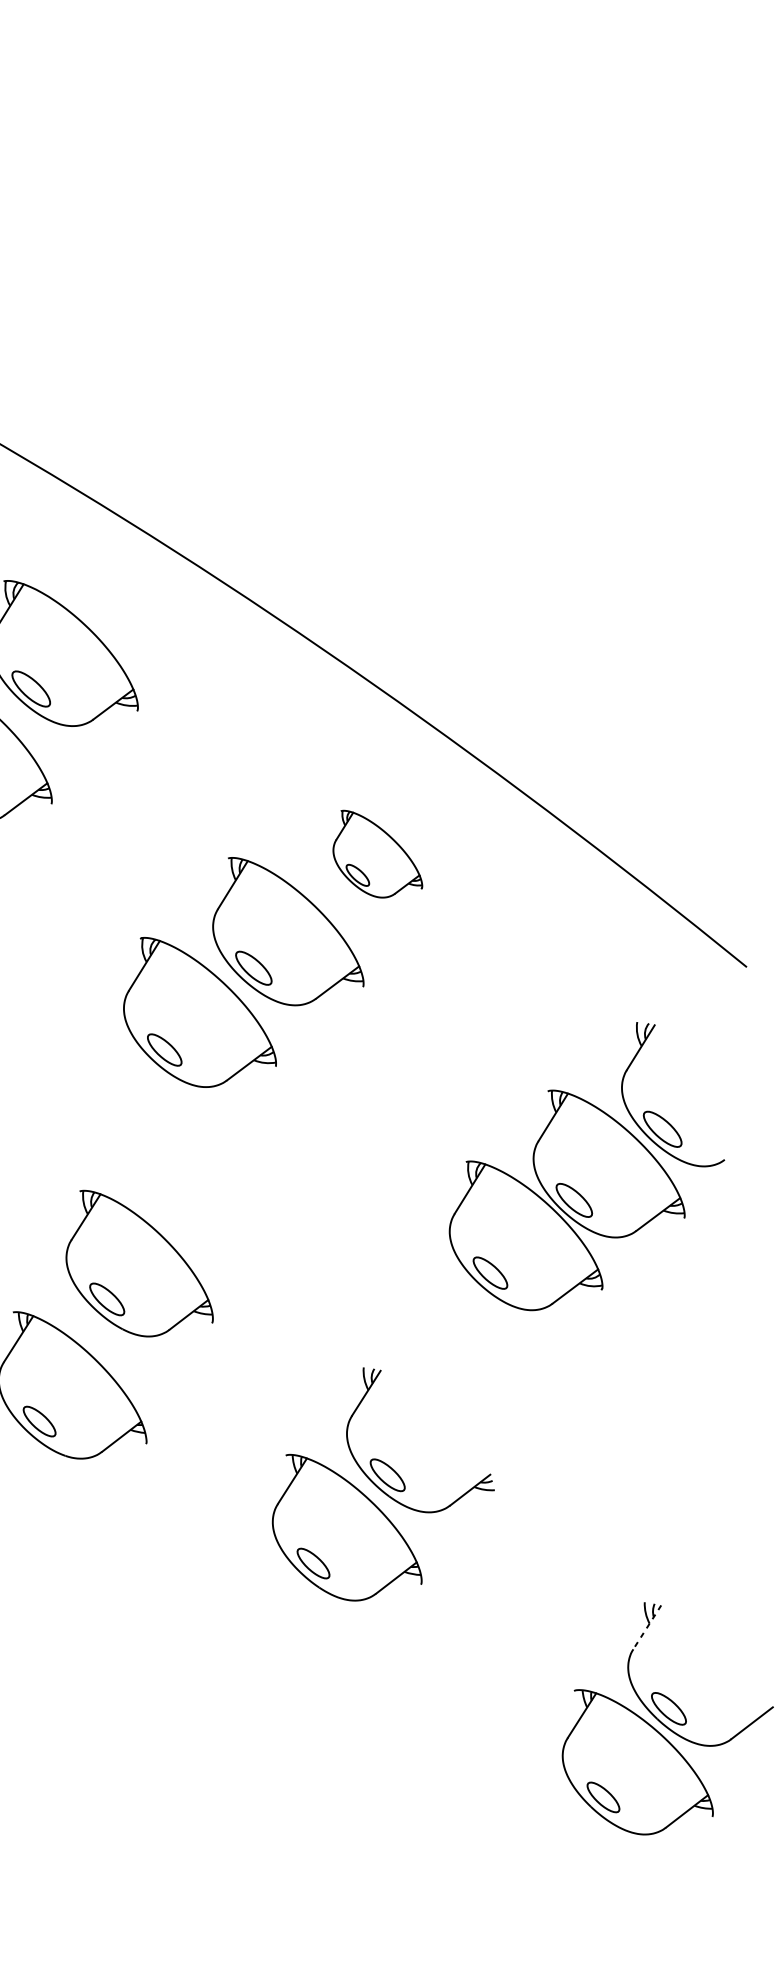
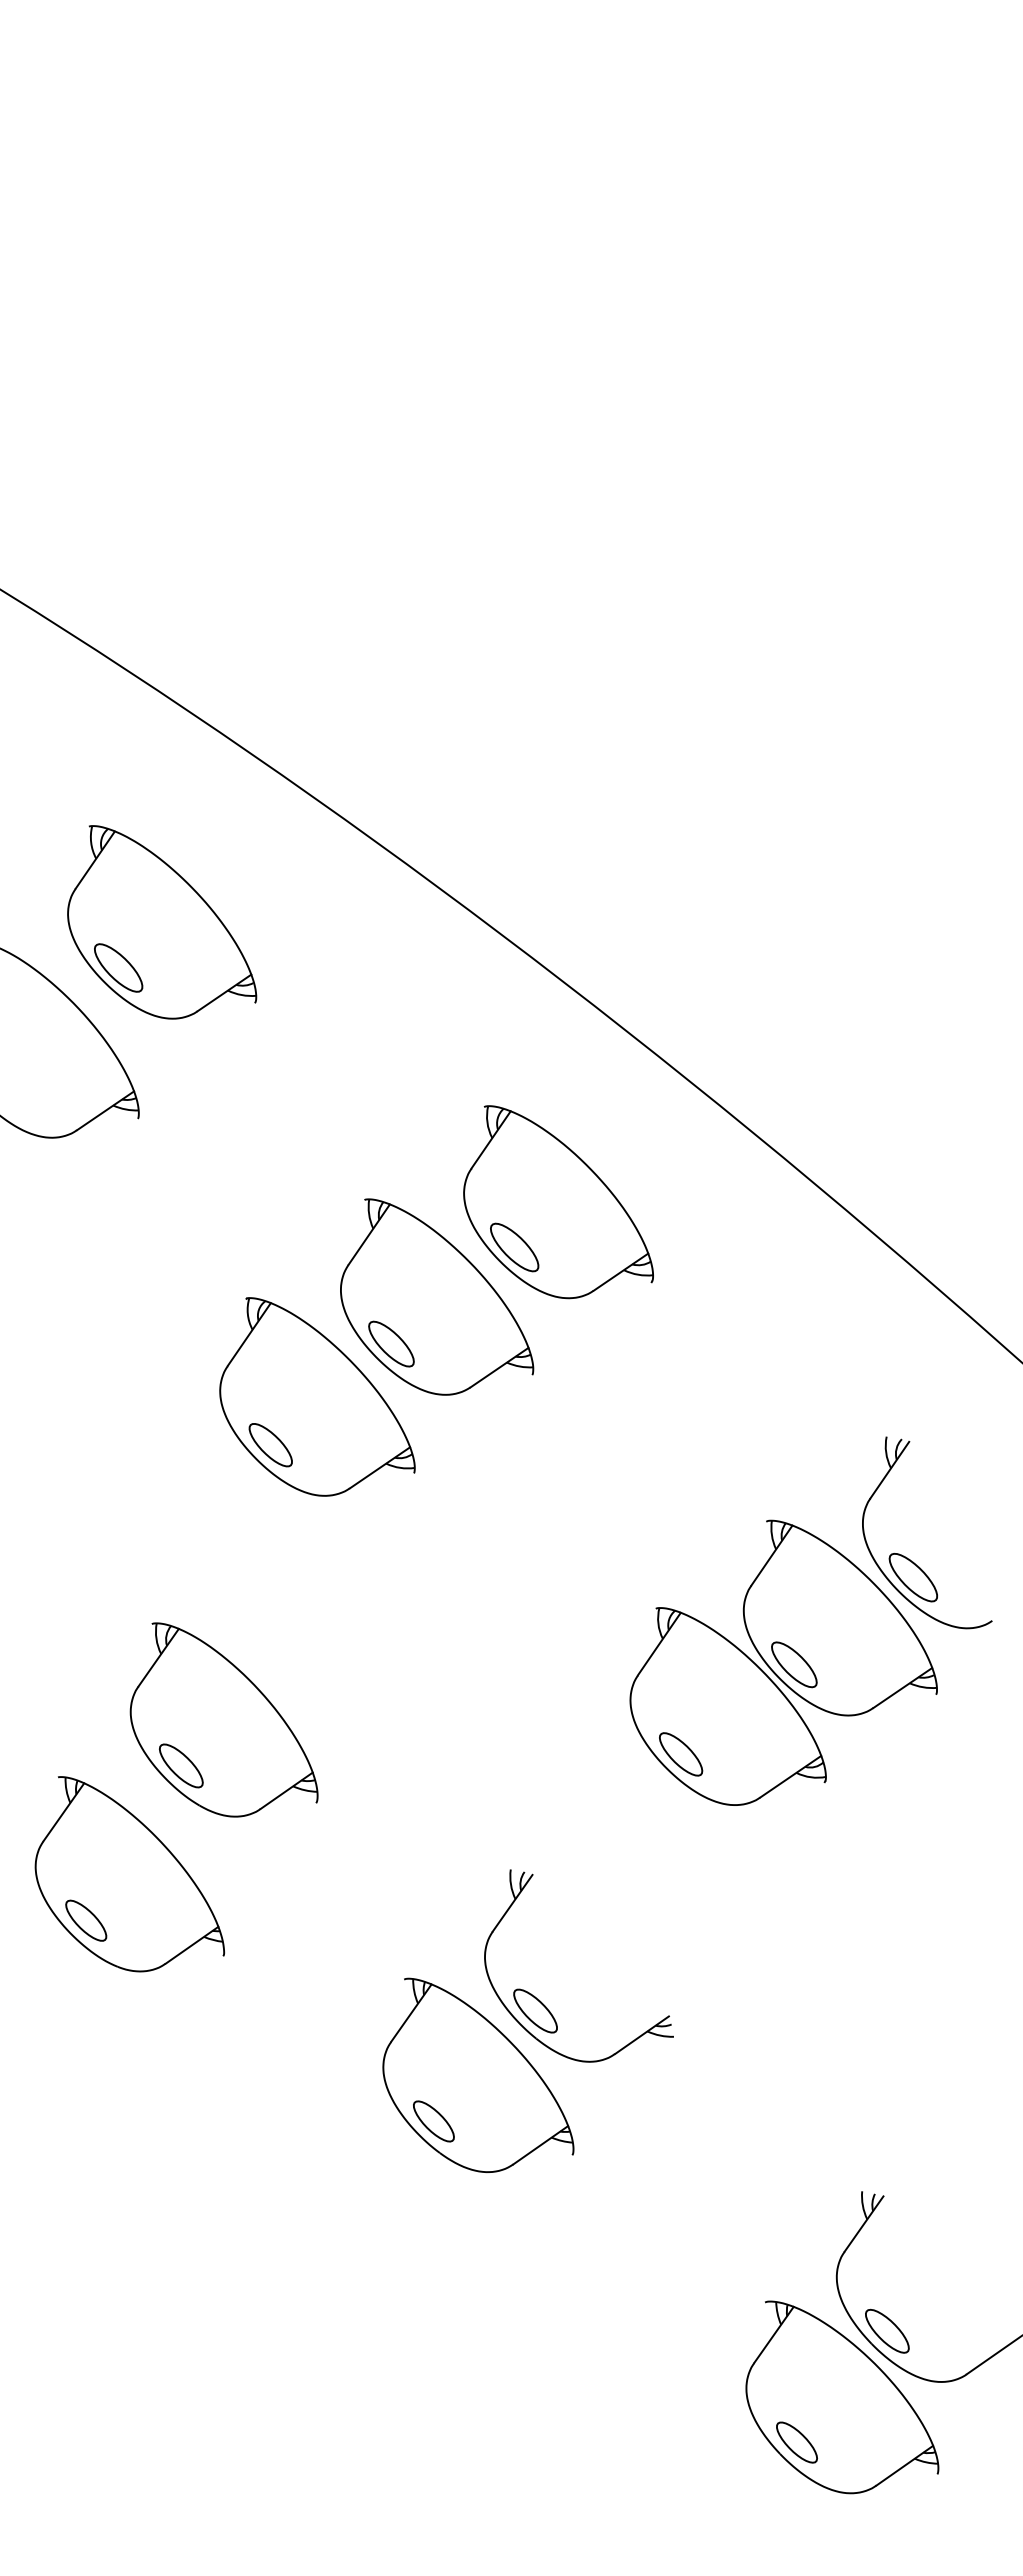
part: (377, 853) -> (558, 1202), size x1.67
line: (647, 1627) -> (864, 2224), dashed -> solid

